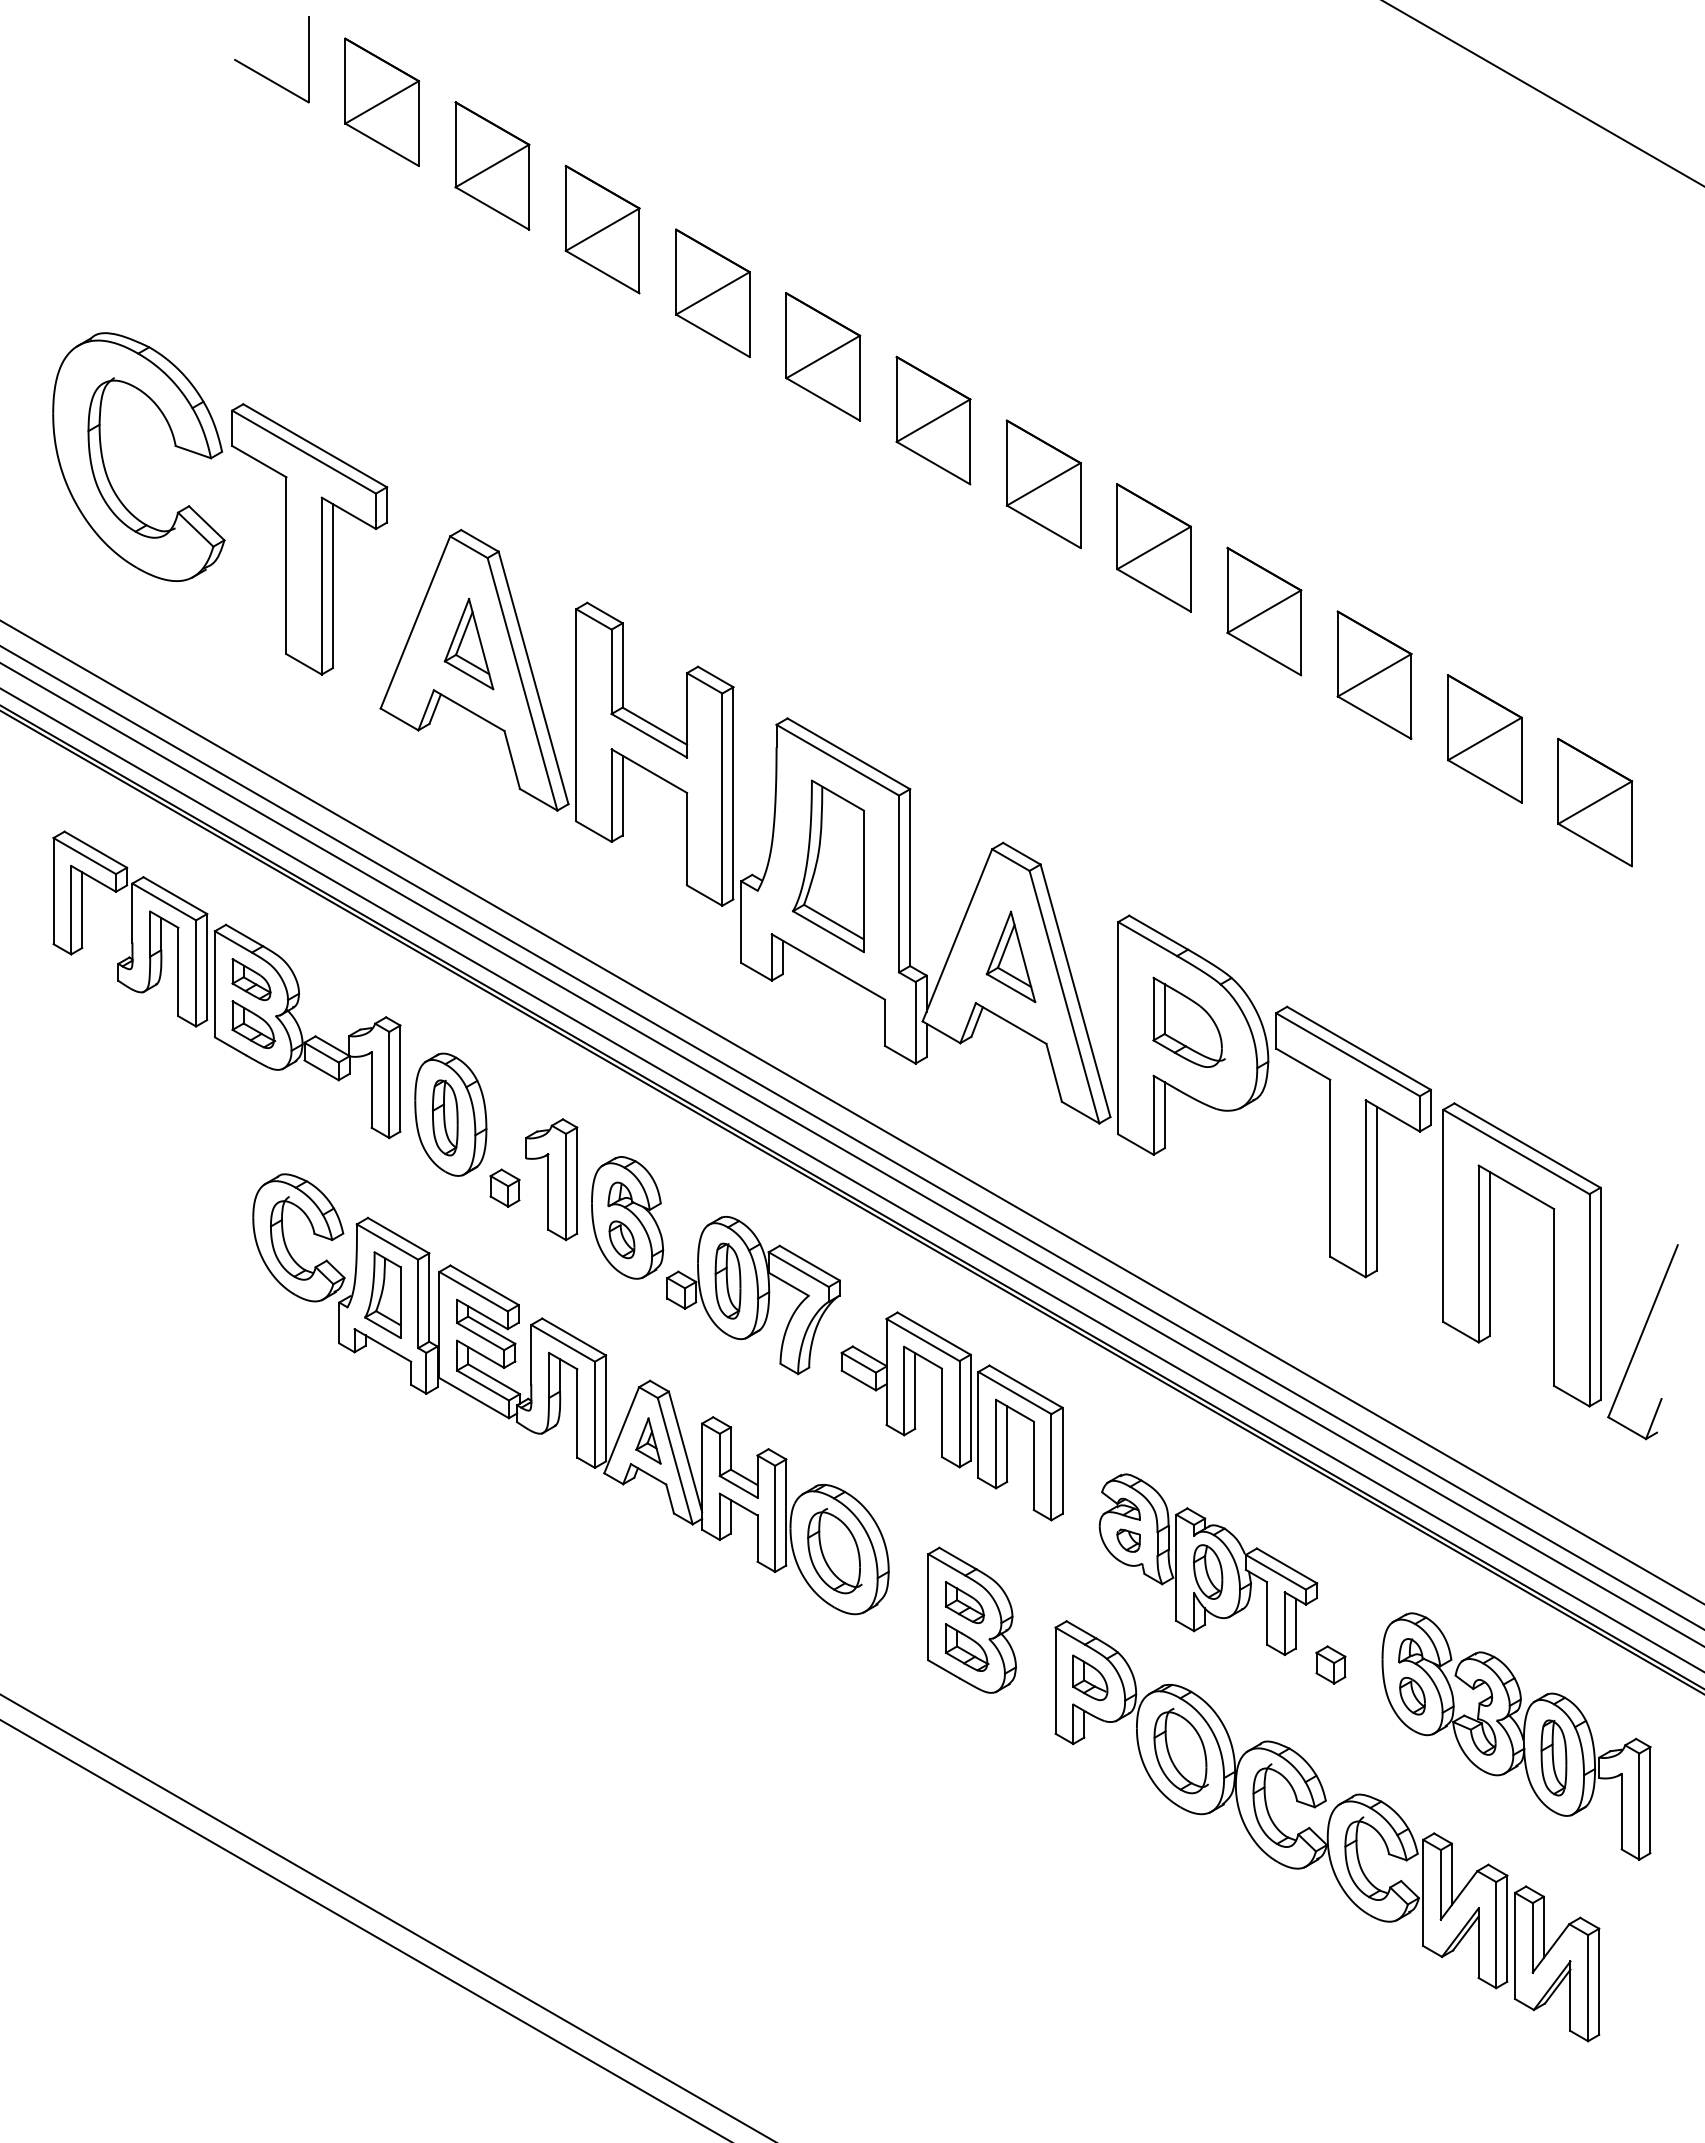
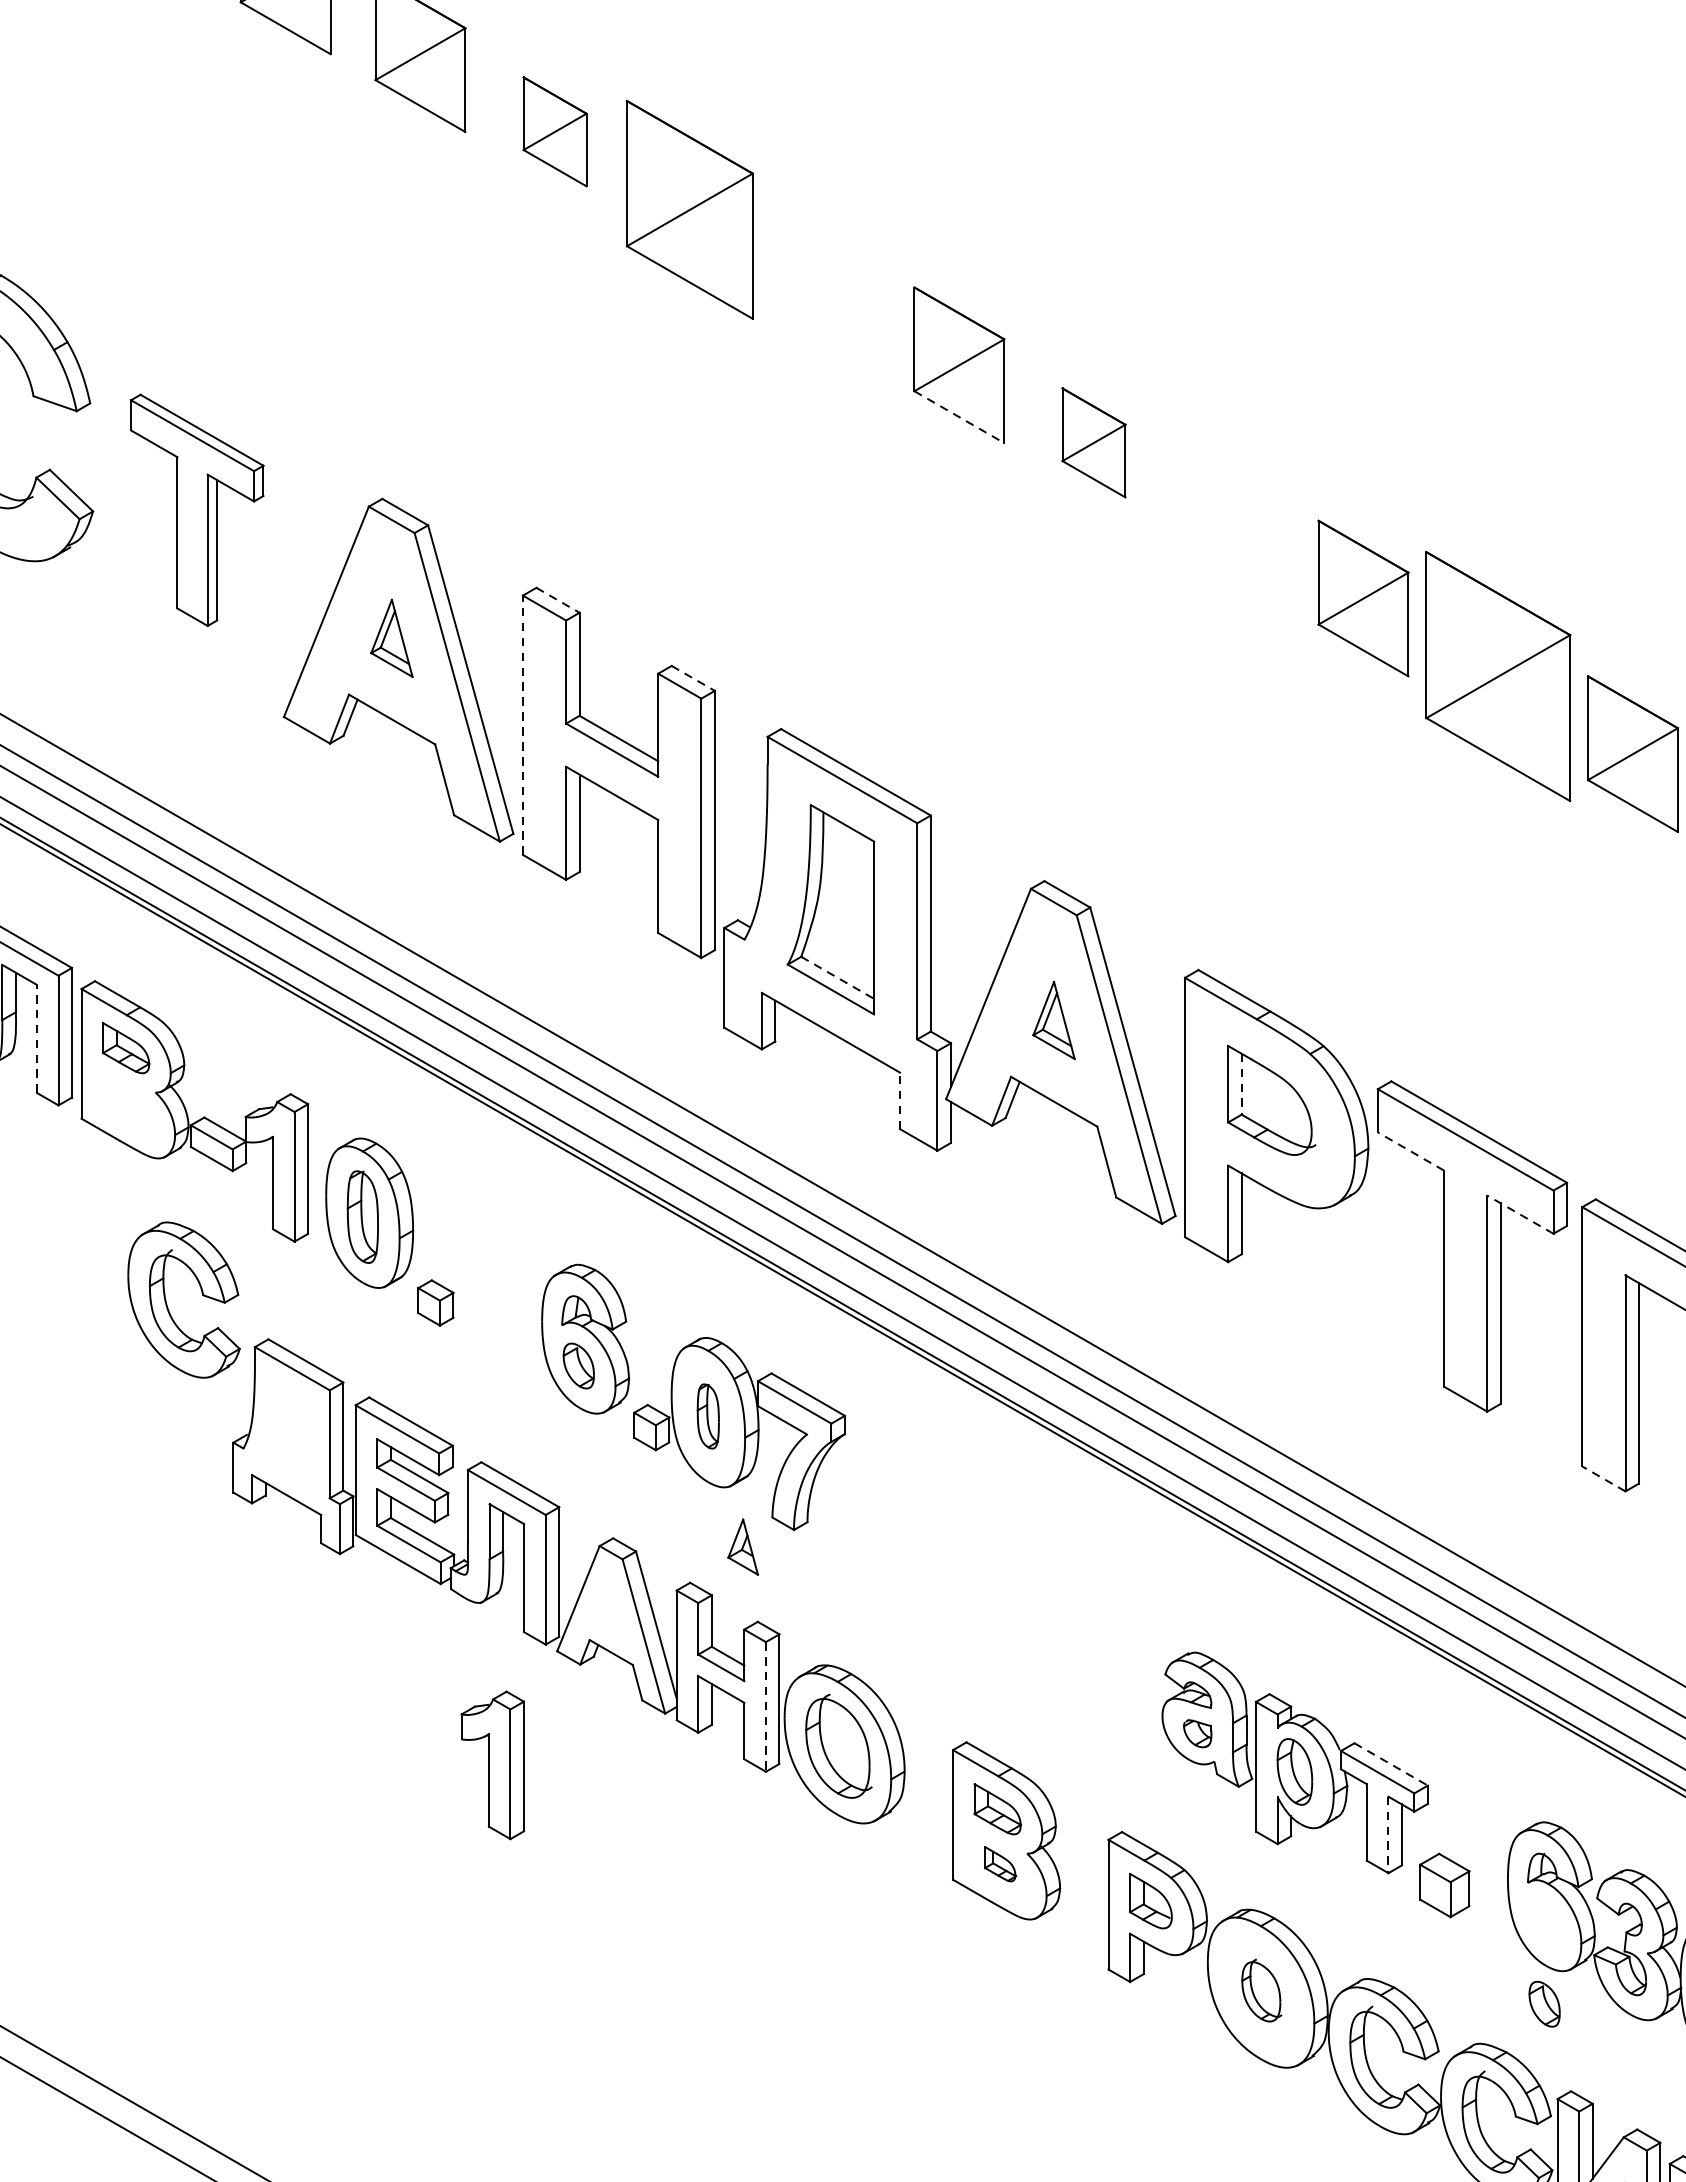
part: (602, 229) -> (554, 131), size x0.7
part: (712, 292) -> (689, 208), size x1.4
part: (823, 356) -> (824, 286), removed
line: (933, 463) -> (959, 417), solid -> dashed
part: (1043, 483) -> (1093, 442), size x0.7
part: (309, 539) -> (197, 510), size x0.7
part: (1153, 547) -> (1228, 520), removed
line: (605, 613) -> (558, 600), solid -> dashed
part: (468, 644) -> (391, 638), size x0.7
part: (1374, 674) -> (1498, 675), size x1.6
line: (716, 677) -> (694, 679), solid -> dashed
line: (576, 714) -> (523, 724), solid -> dashed
line: (834, 922) -> (838, 978), solid -> dashed
part: (1010, 956) -> (1053, 1019), size x0.7
line: (178, 971) -> (36, 1038), solid -> dashed
line: (1164, 1009) -> (1241, 1084), solid -> dashed
line: (884, 1022) -> (899, 1100), solid -> dashed
part: (253, 1024) -> (128, 1102), removed
line: (1302, 1064) -> (1410, 1151), solid -> dashed
line: (1392, 1115) -> (1520, 1214), solid -> dashed
part: (551, 1179) -> (492, 1765), moved
part: (285, 1240) -> (167, 1303), moved
part: (727, 1280) -> (707, 1415), size x0.7
part: (382, 1294) -> (286, 1432), removed
line: (1460, 1332) -> (1603, 1479), solid -> dashed
part: (951, 1416) -> (981, 1581), removed
part: (648, 1440) -> (743, 1546), moved
line: (775, 1519) -> (766, 1707), solid -> dashed
line: (1286, 1565) -> (1390, 1763), solid -> dashed
line: (1284, 1624) -> (1388, 1835), solid -> dashed
part: (967, 1647) -> (1000, 1864), size x0.6
part: (1330, 1664) -> (1444, 1884), size x1.4
part: (1412, 1695) -> (1544, 2003), moved
part: (1180, 1750) -> (1261, 1989), size x0.6

